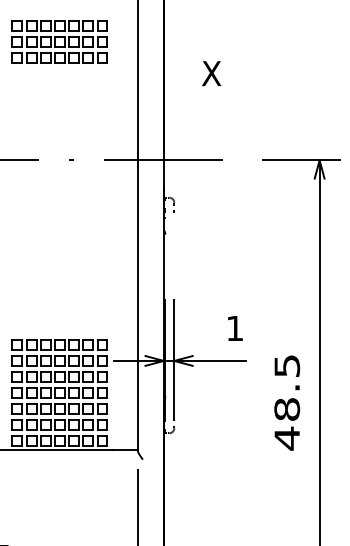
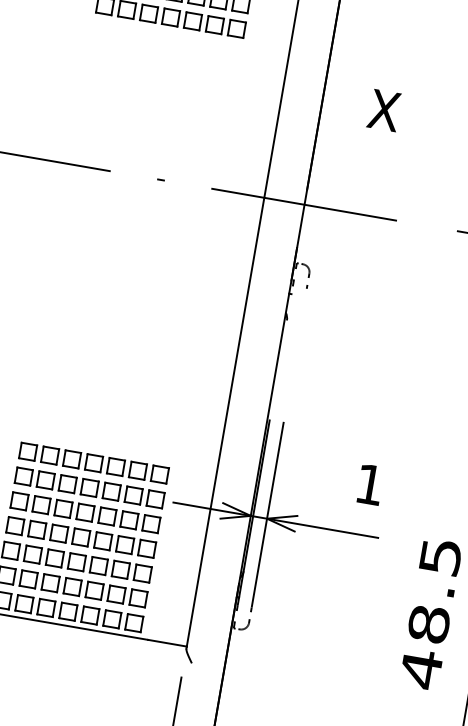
text: (211, 73) -> (384, 110), moved

